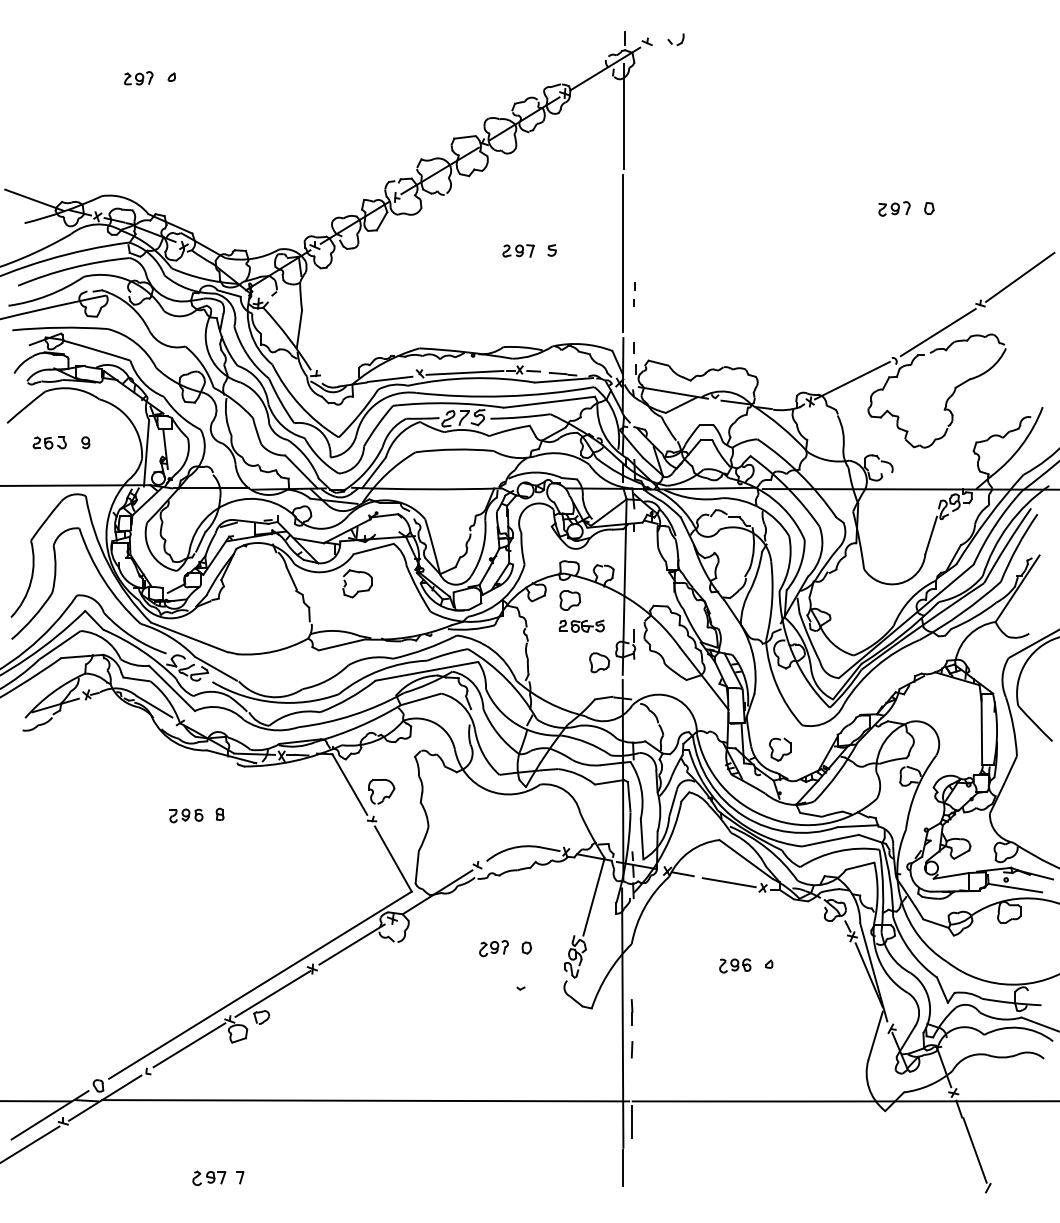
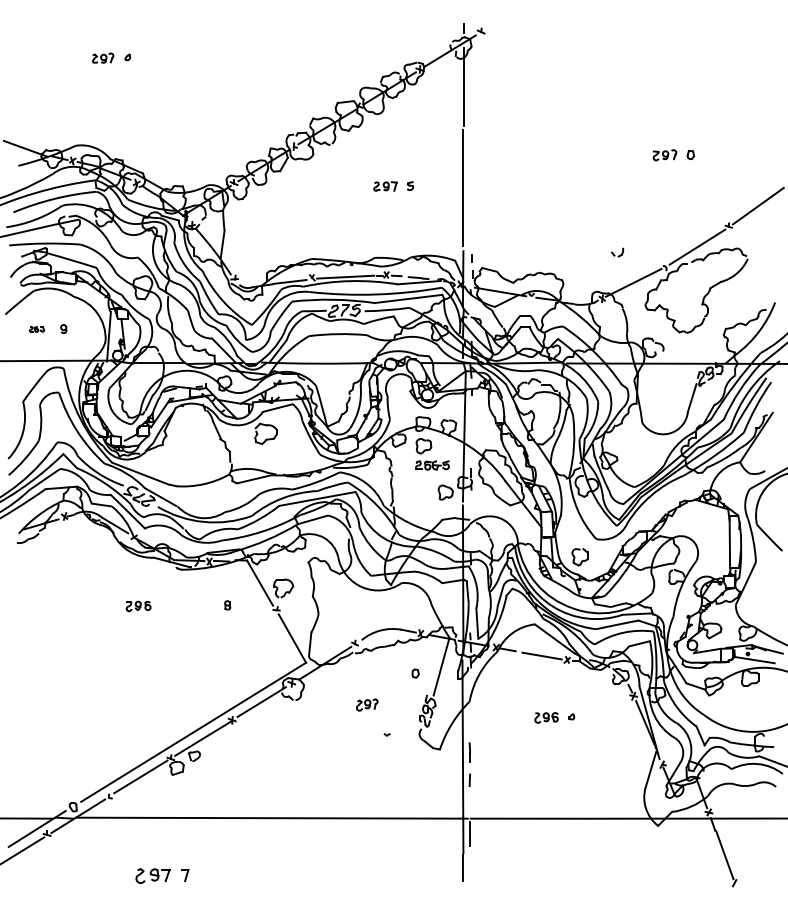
part: (675, 39) -> (617, 252), moved
line: (634, 289) -> (471, 215), removed
part: (49, 443) -> (36, 329), size x0.6
part: (219, 814) -> (227, 605), moved
part: (526, 947) -> (415, 673), moved
part: (217, 1177) -> (161, 875), size x1.4

